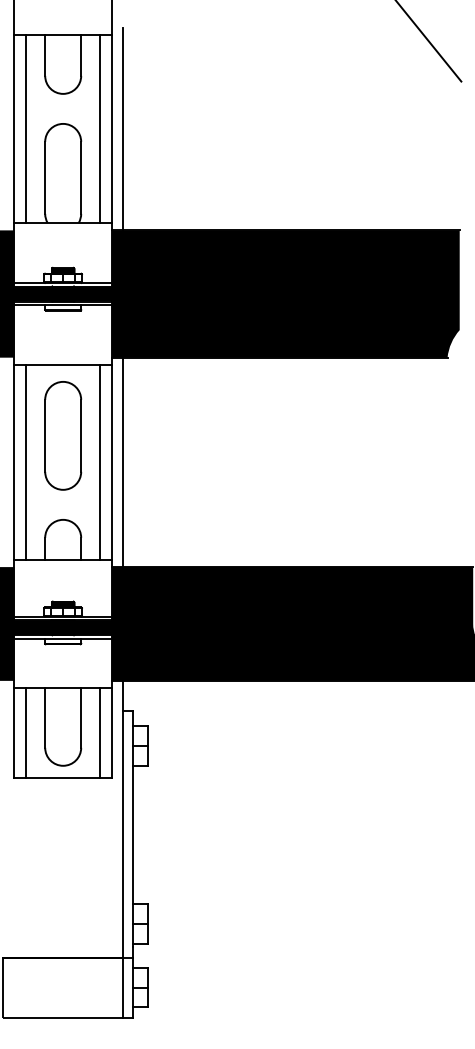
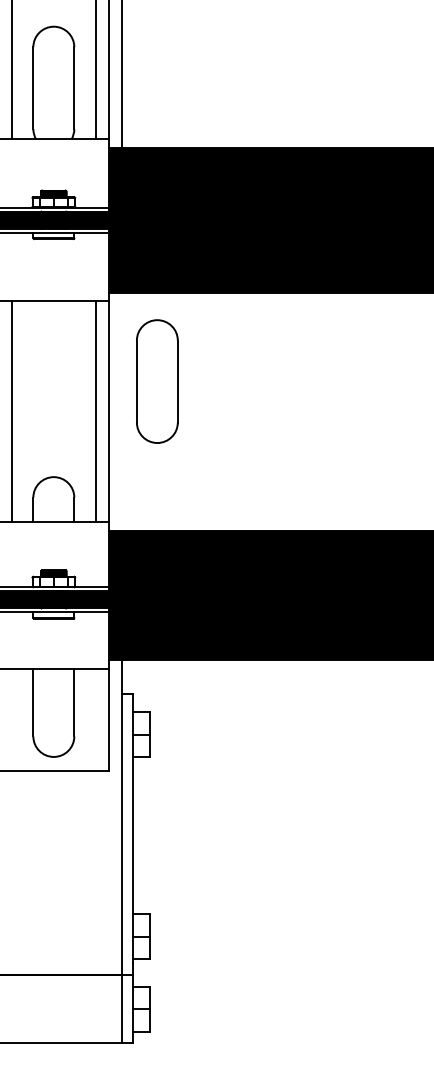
part: (63, 435) -> (157, 381), moved
line: (123, 462) -> (122, 411), removed
line: (26, 732) -> (12, 719), removed
line: (99, 732) -> (95, 719), removed

